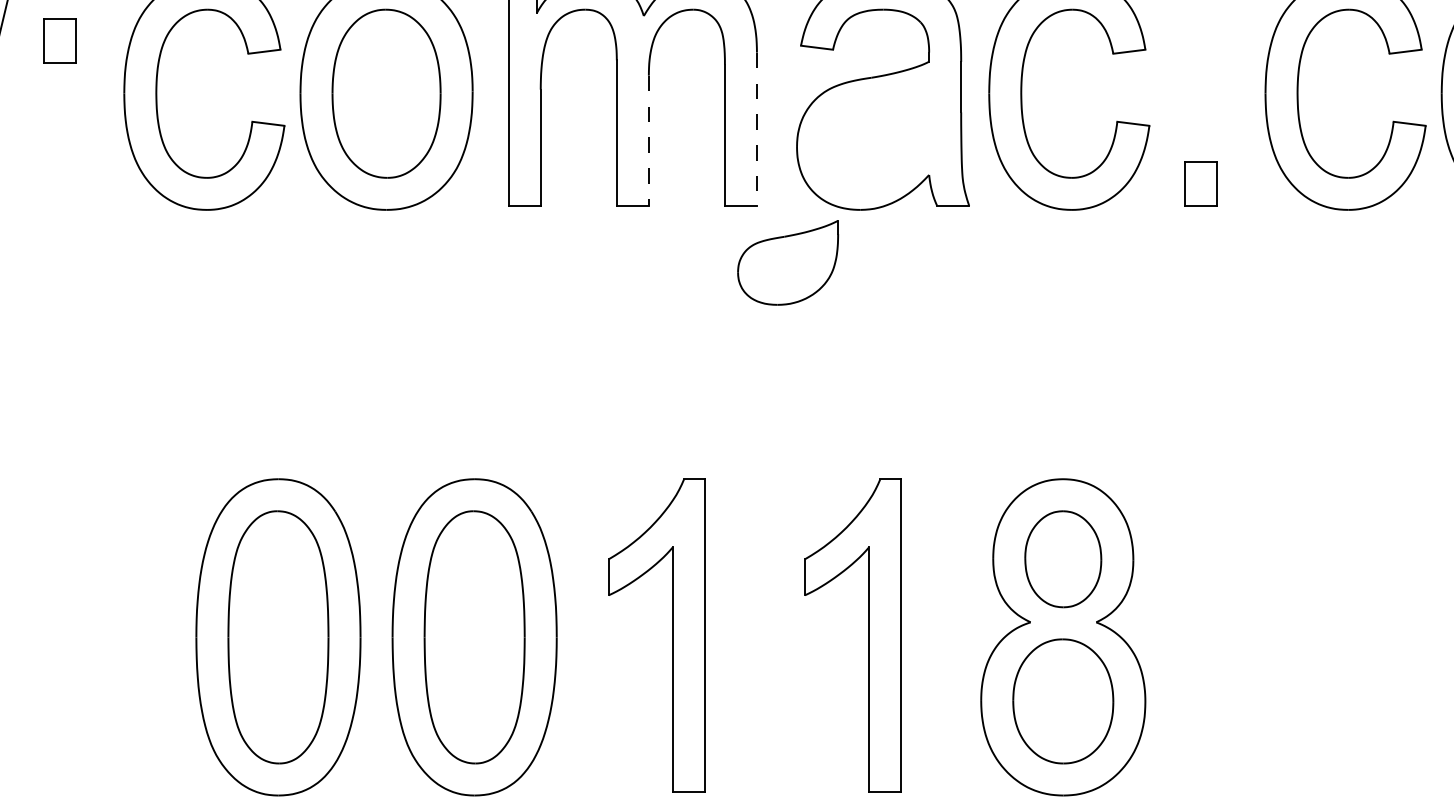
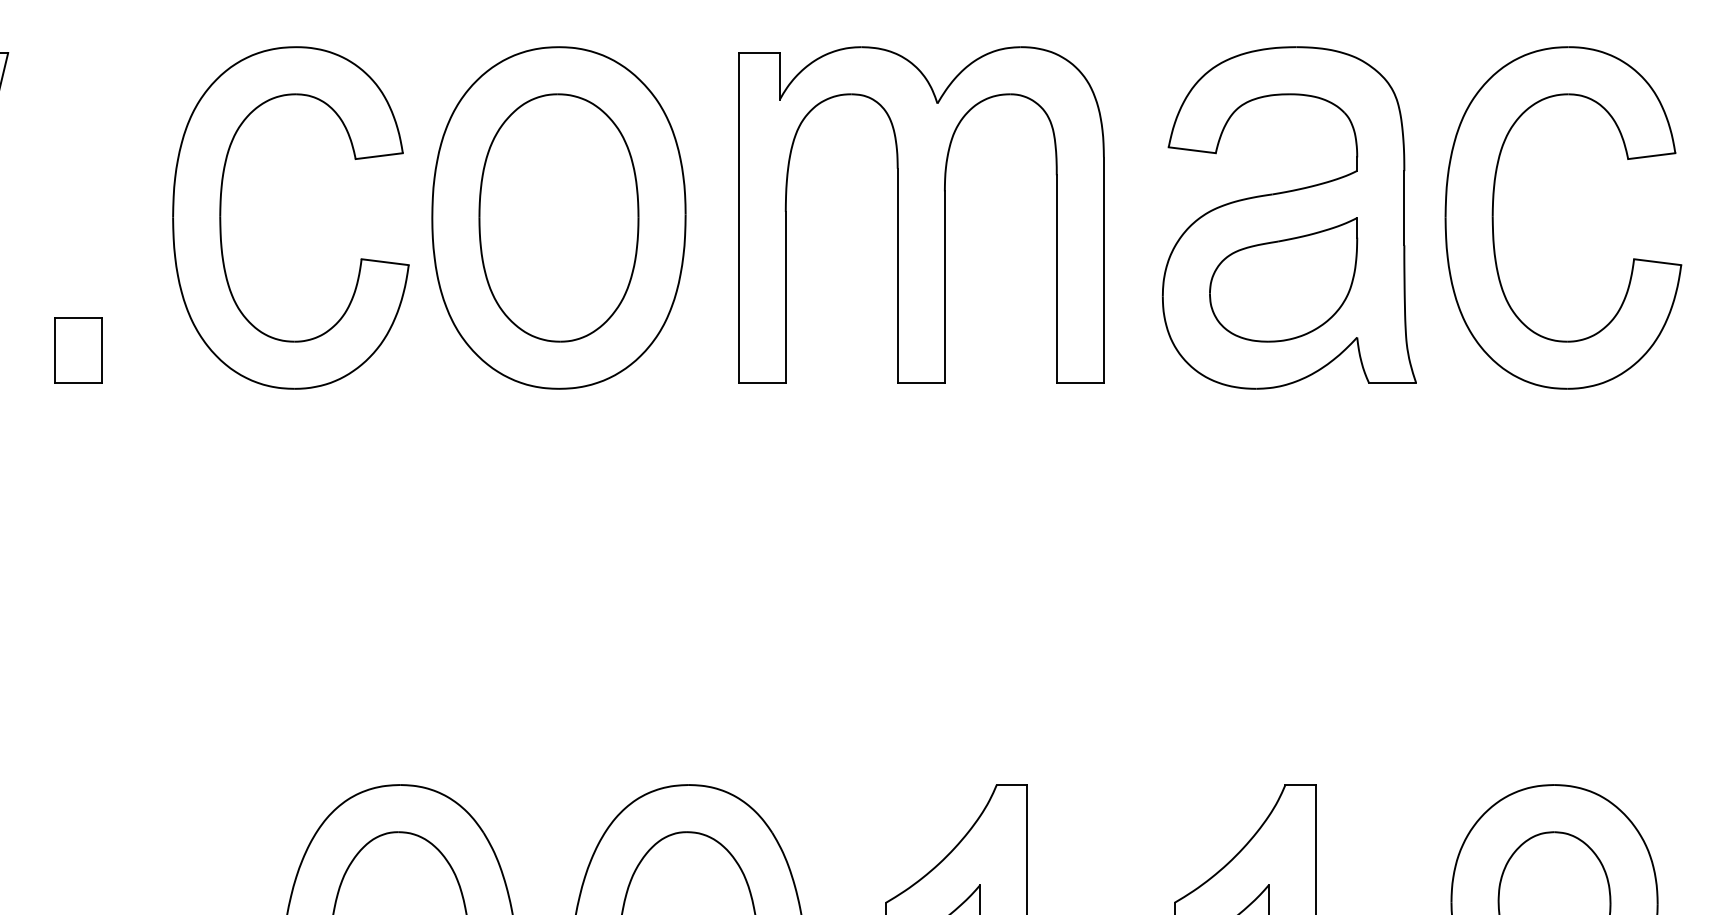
part: (59, 40) -> (77, 349), moved
line: (756, 129) -> (1103, 270), dashed -> solid
line: (648, 141) -> (944, 288), dashed -> solid
part: (787, 262) -> (1282, 279), moved

